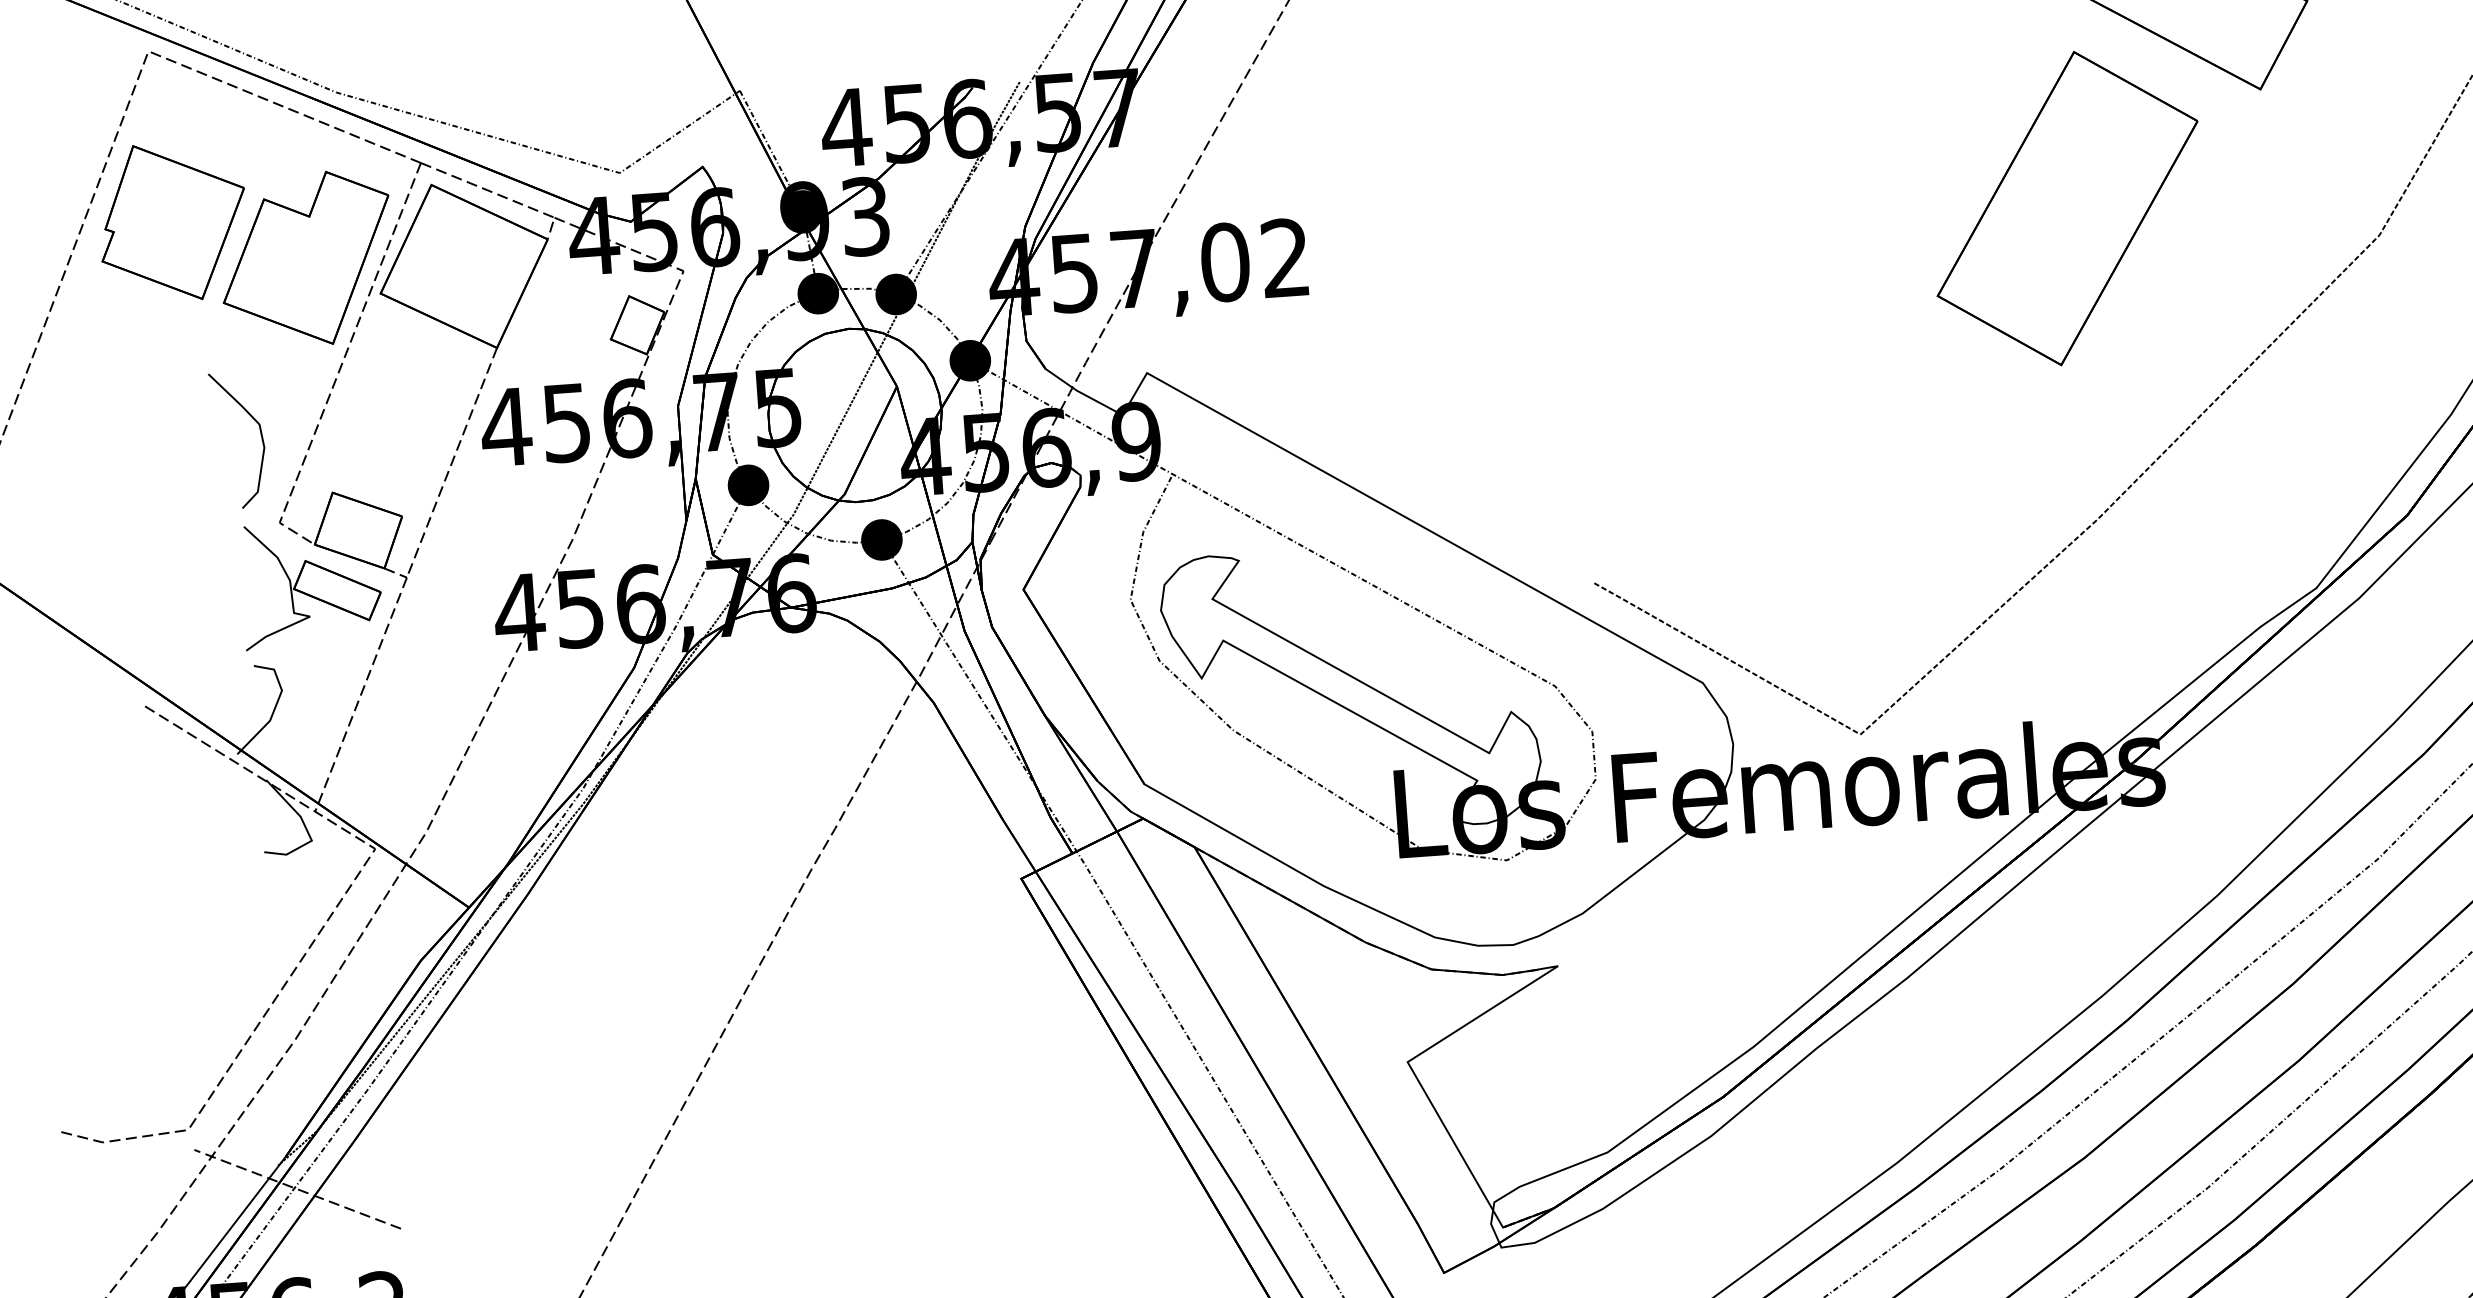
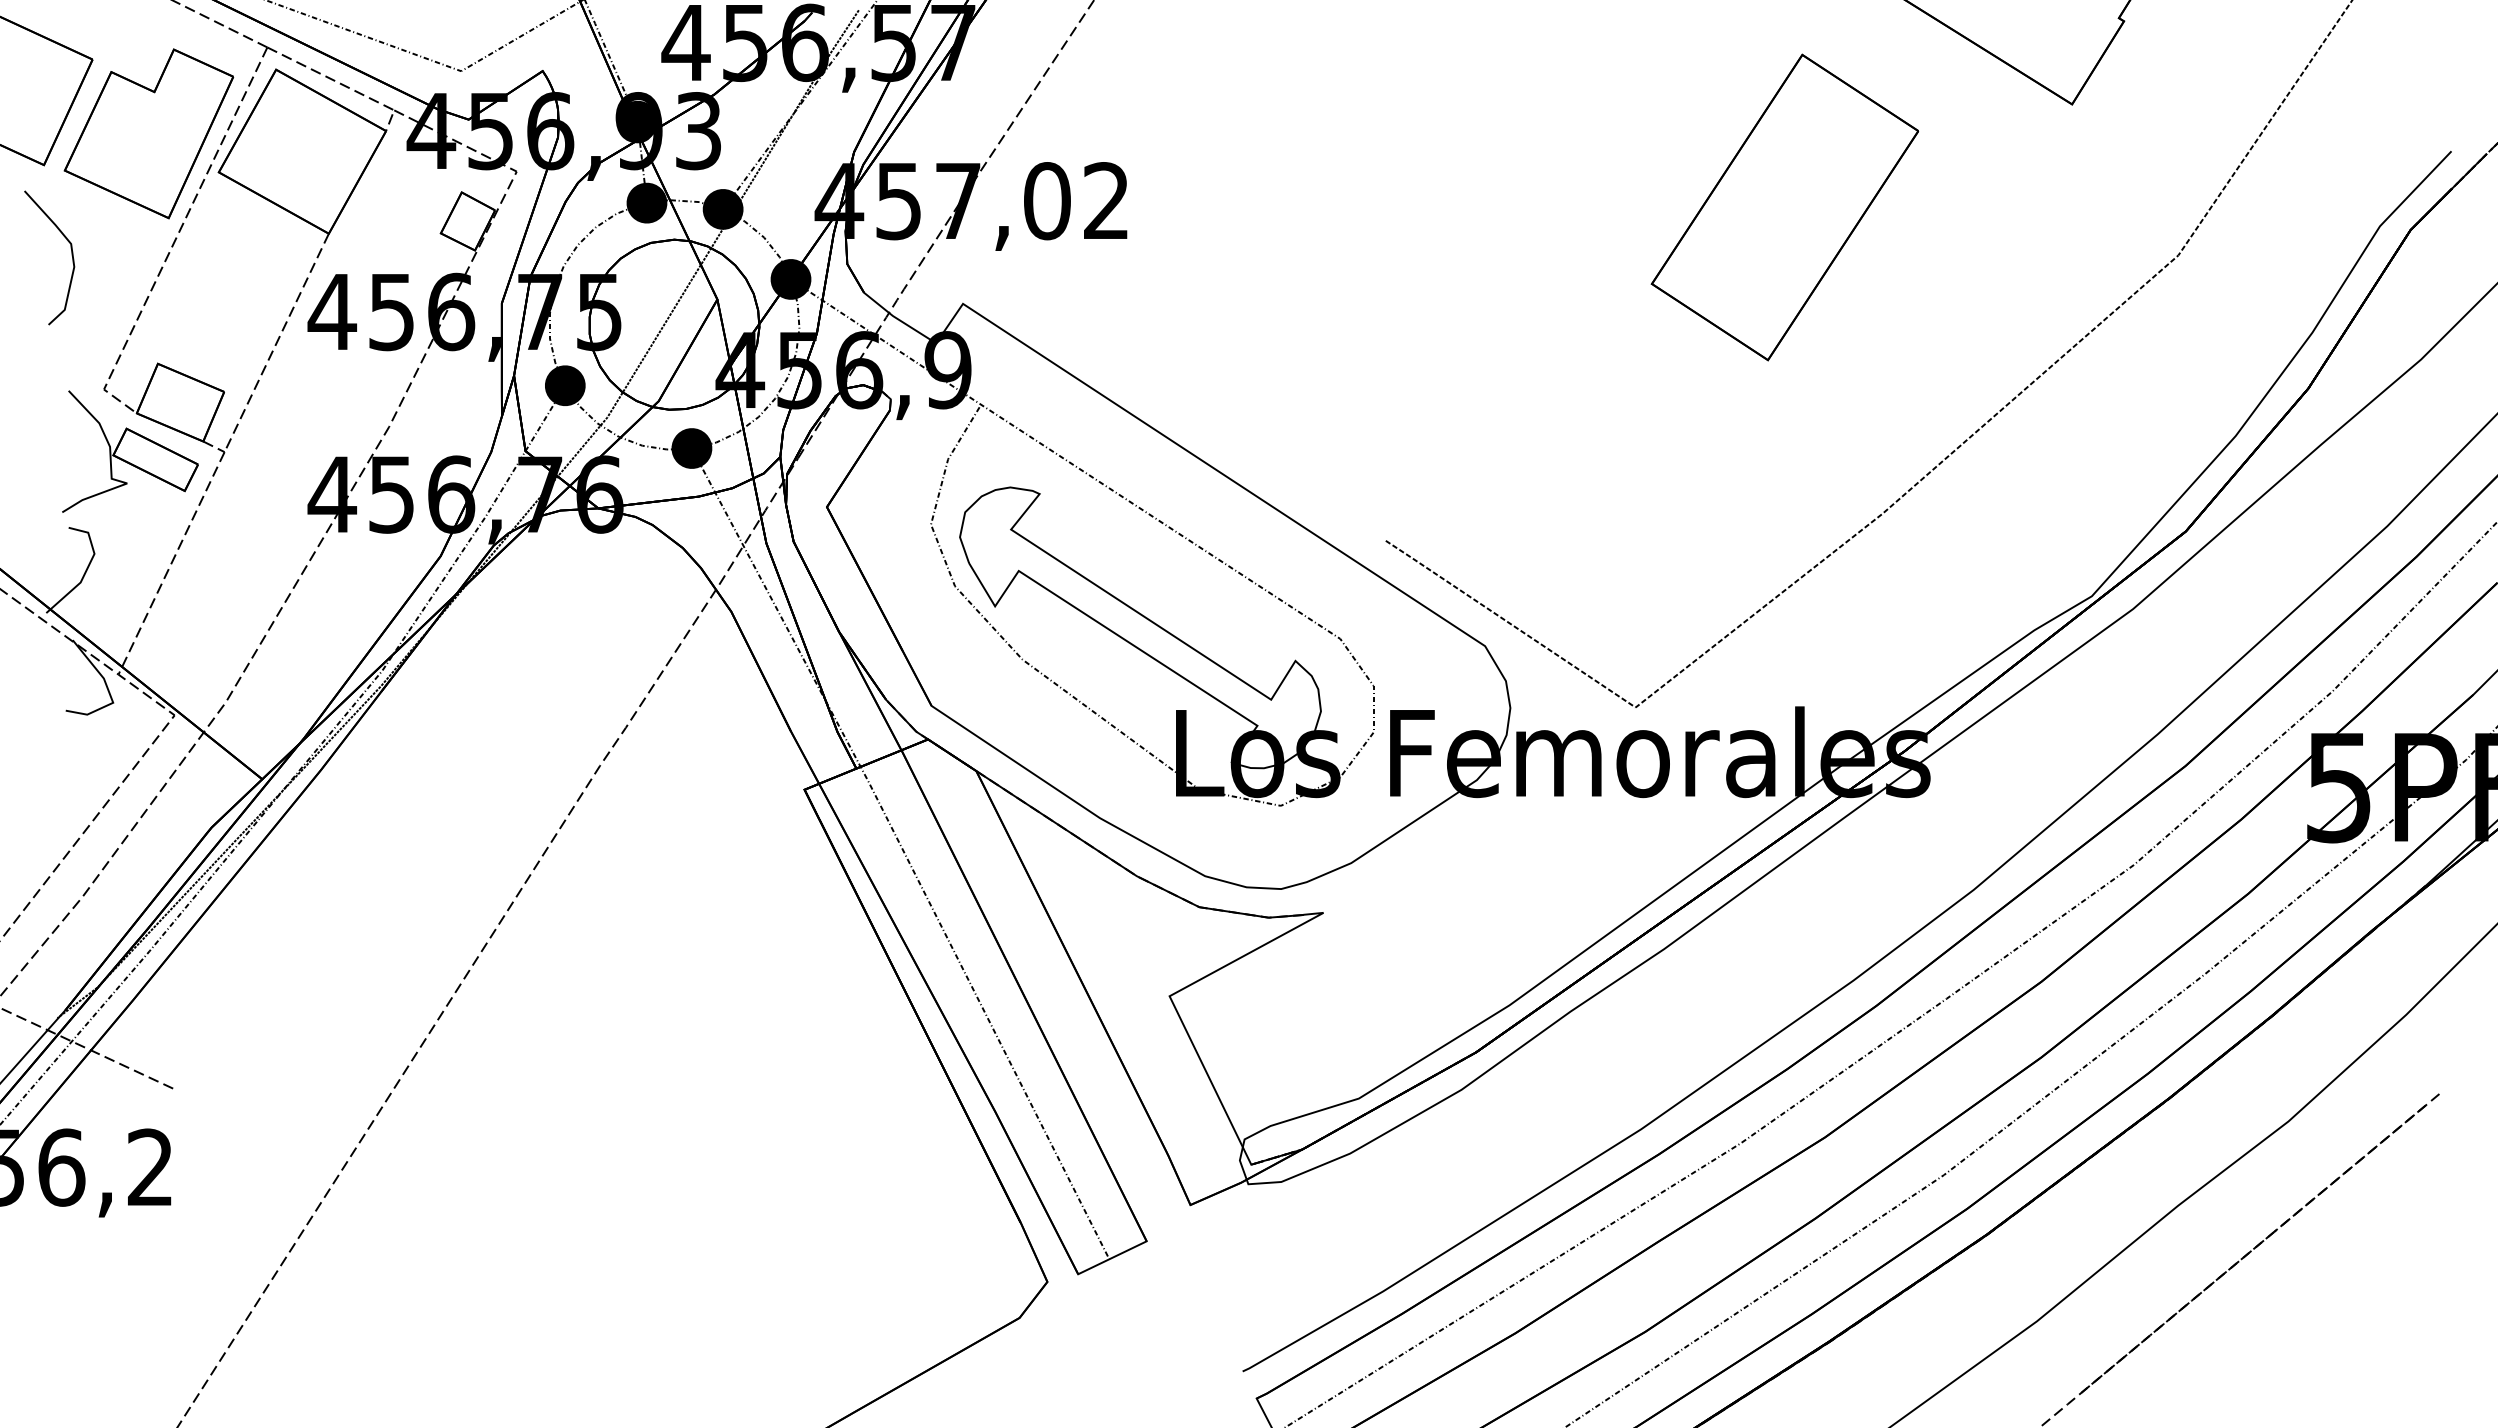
part: (2067, 208) -> (1784, 207), moved
curve: (260, 436) -> (71, 255), moved

